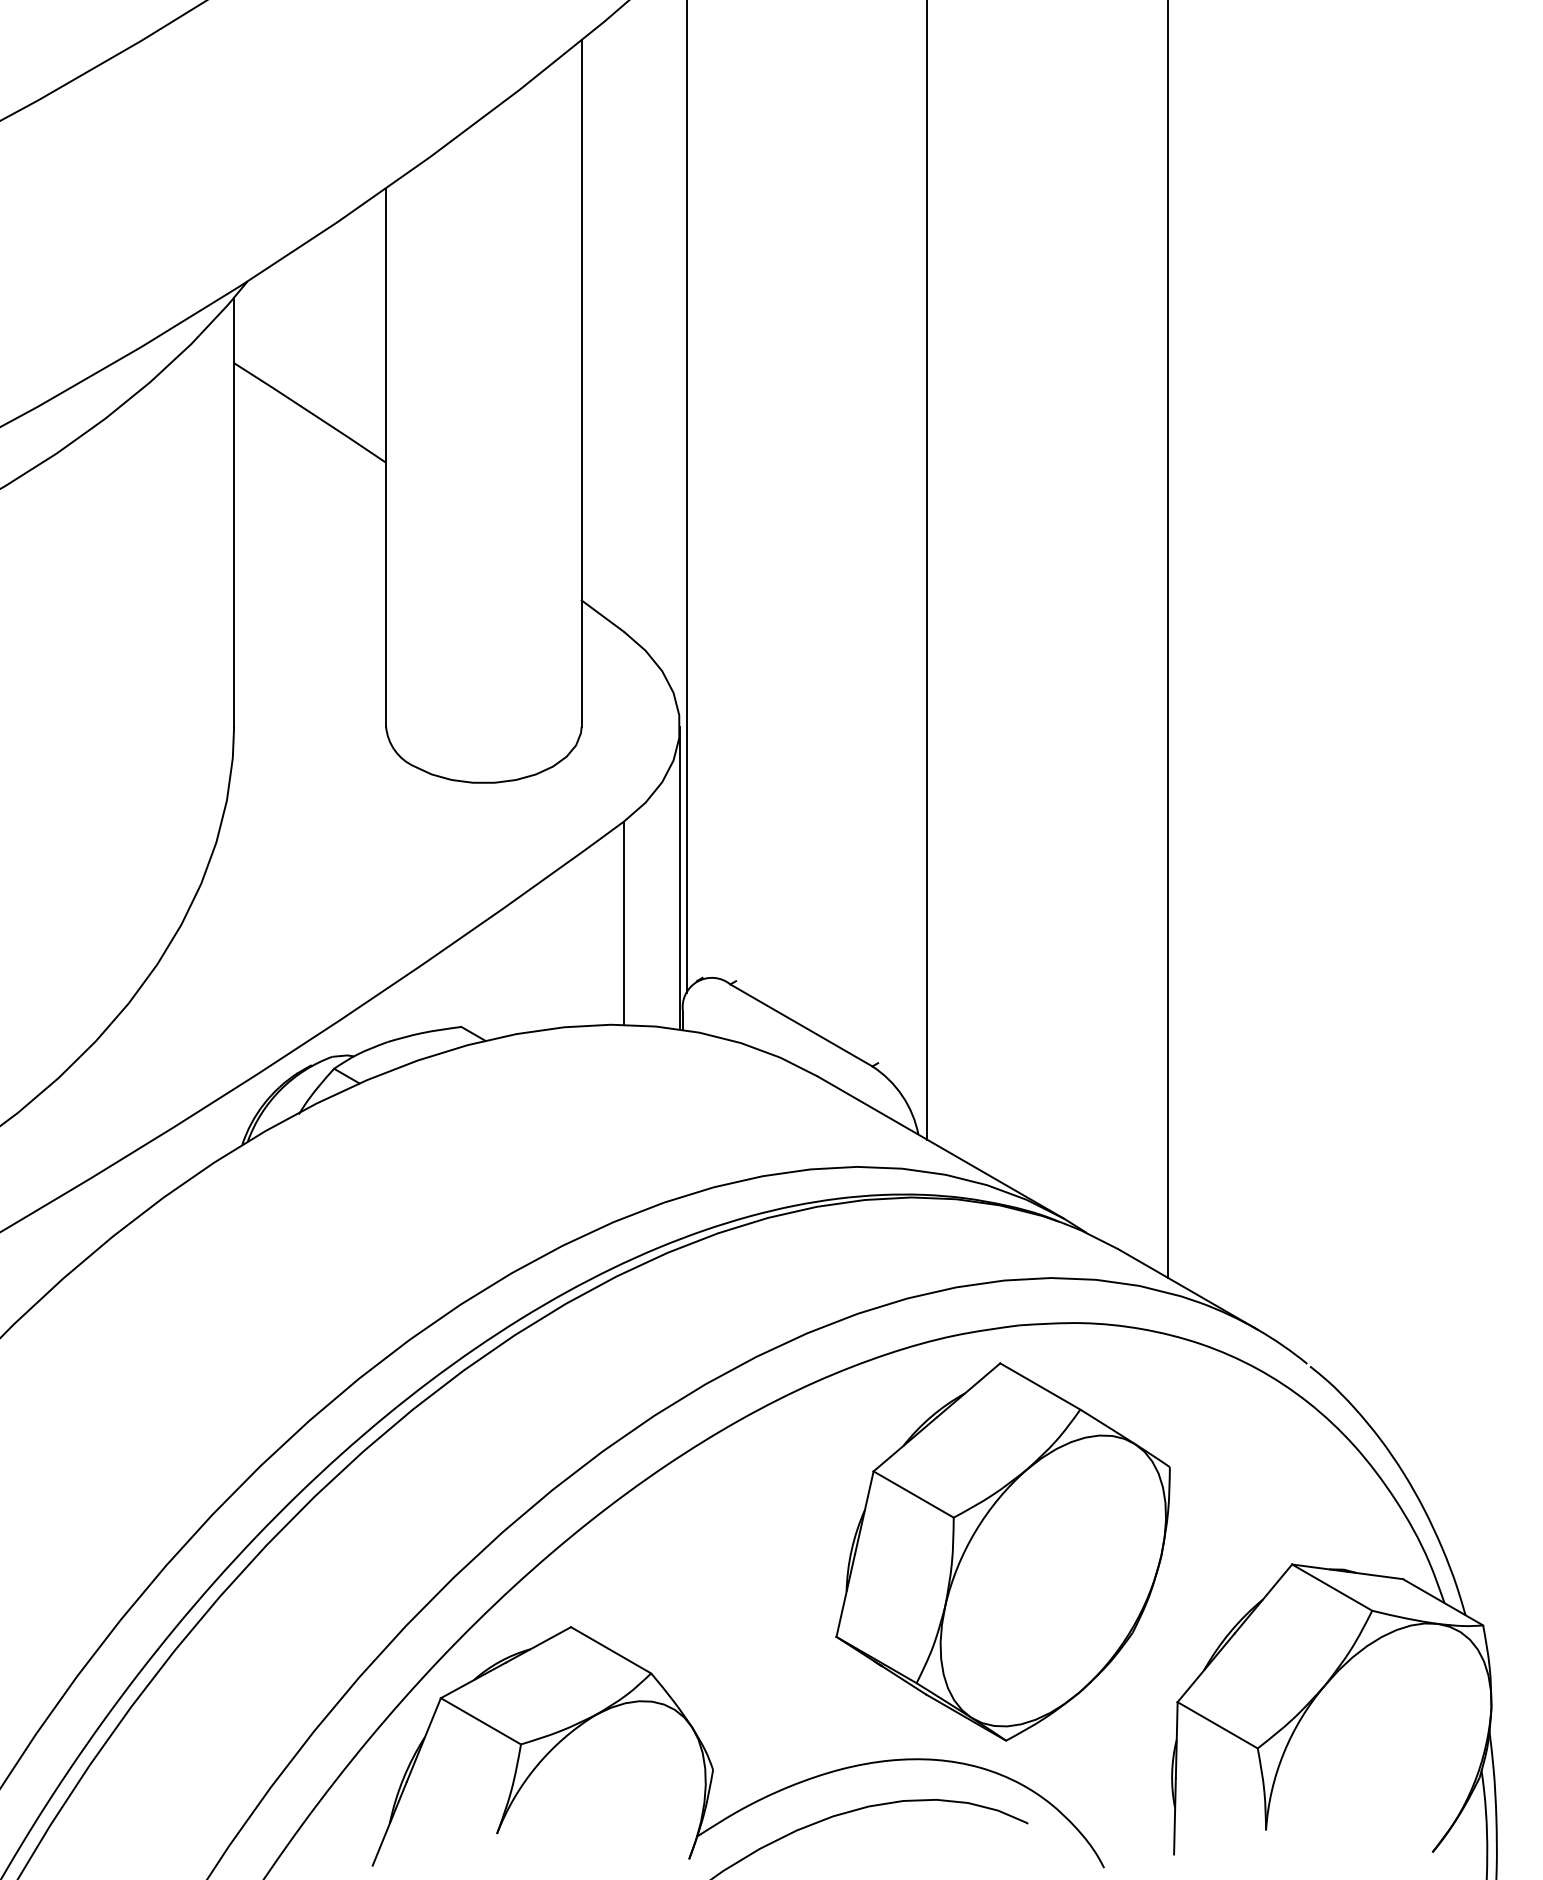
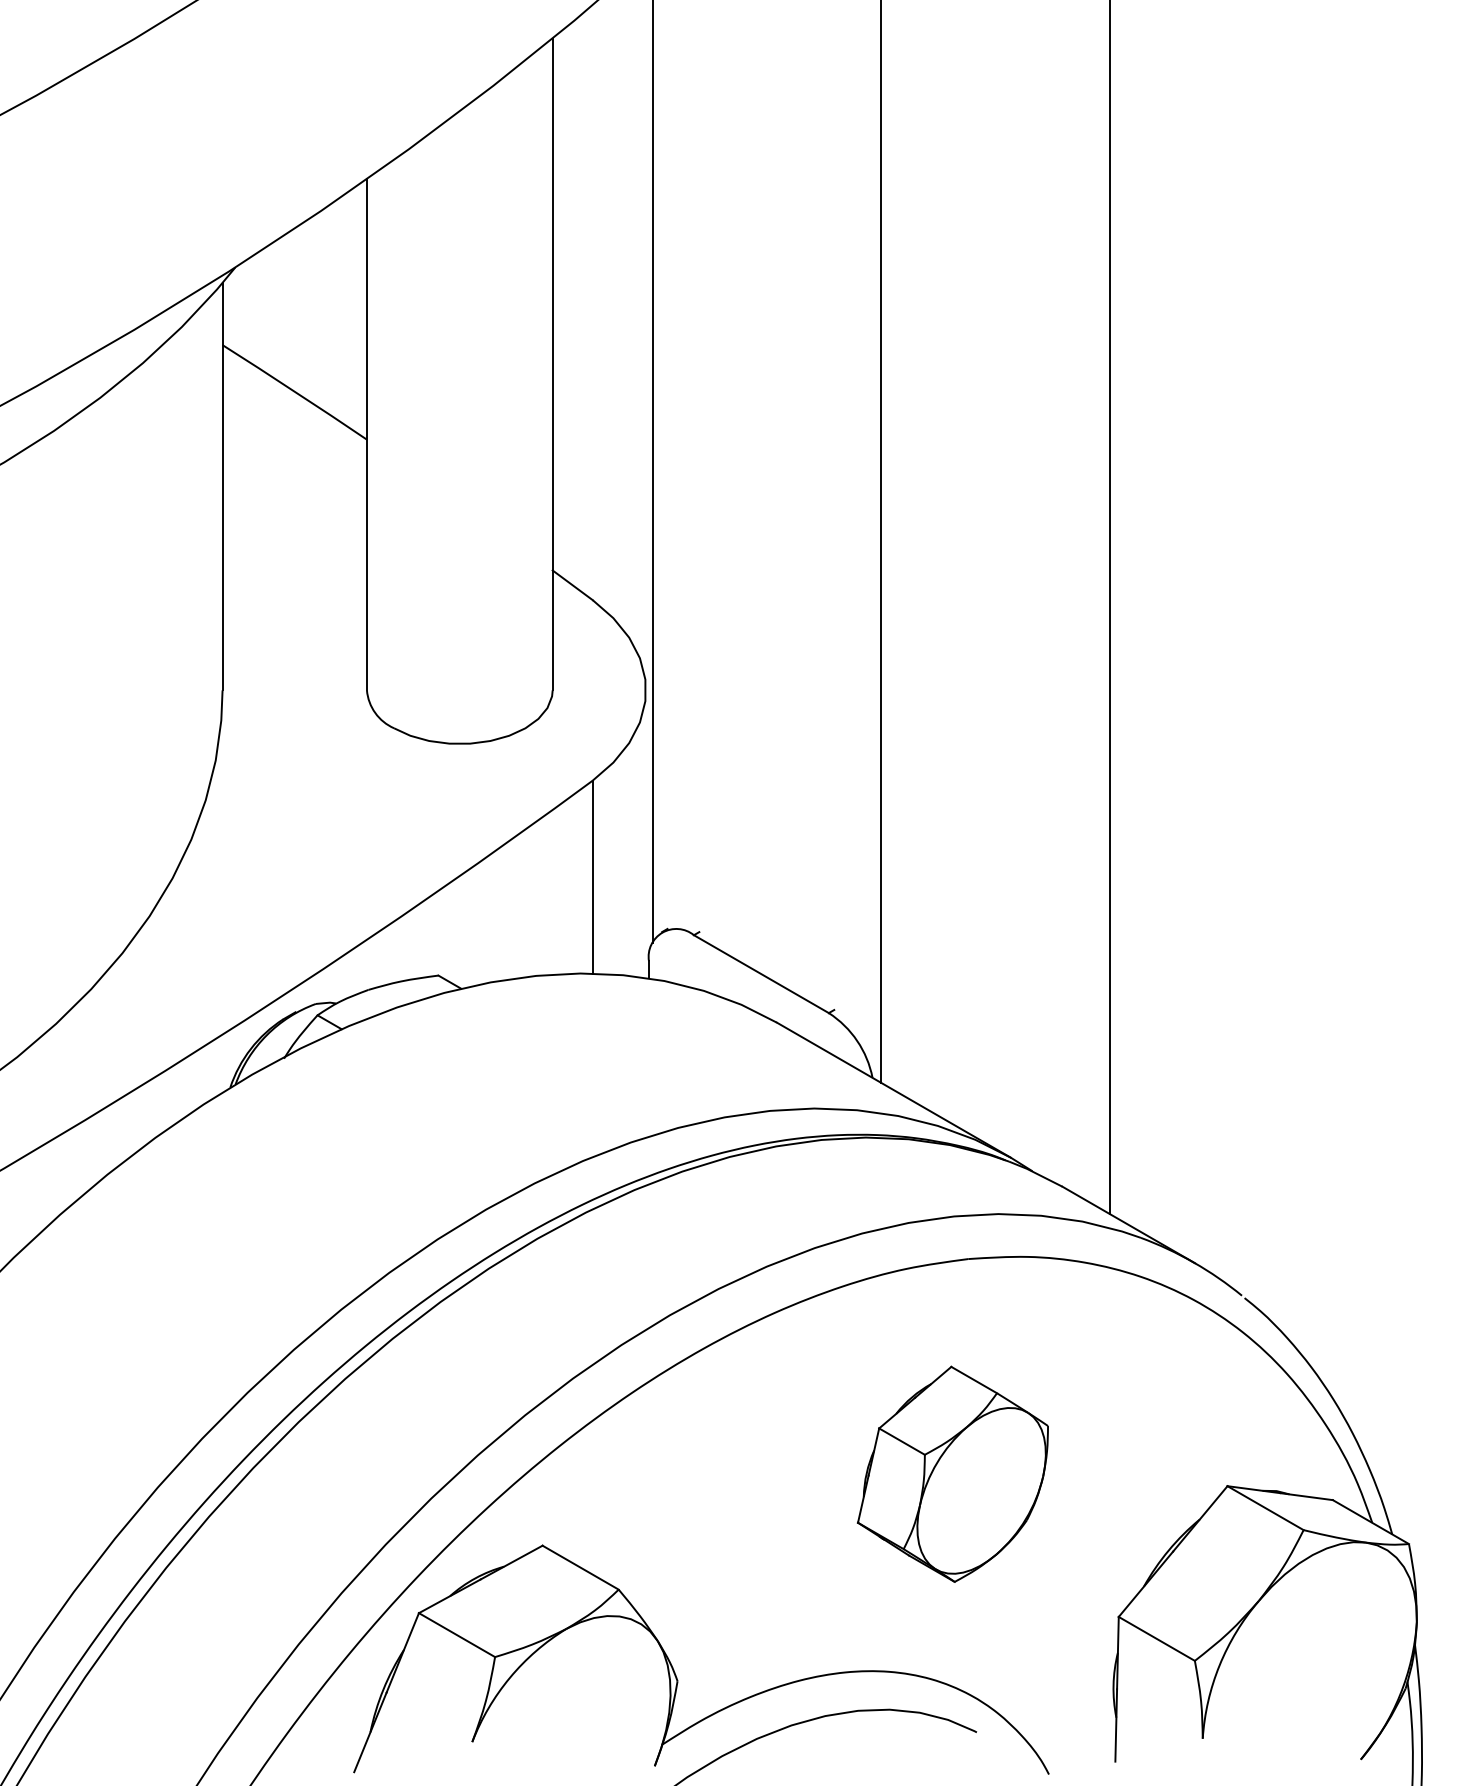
line: (680, 877) -> (646, 833), removed
part: (1002, 1552) -> (952, 1474), size x0.6

